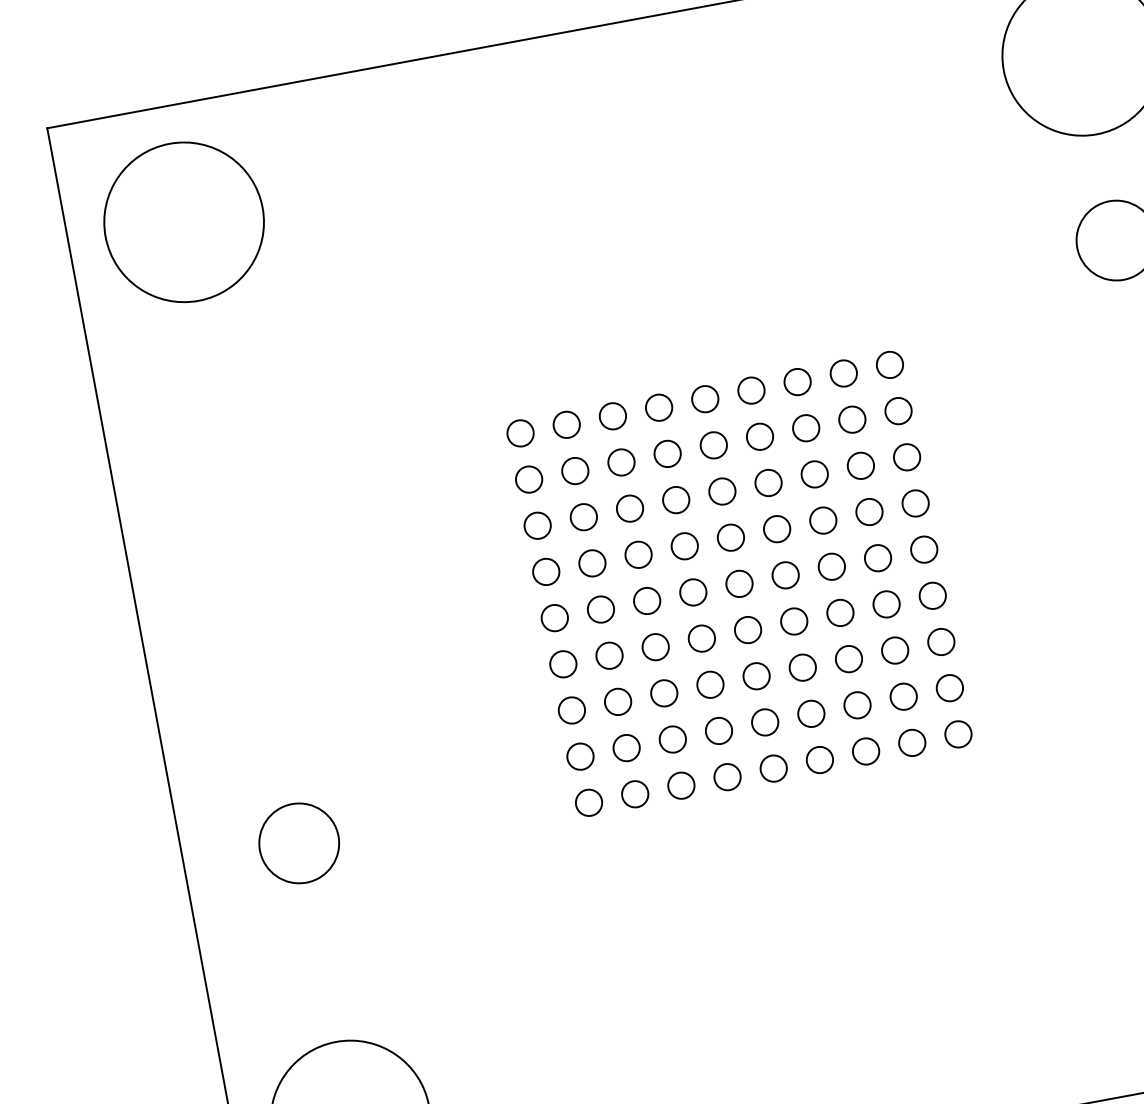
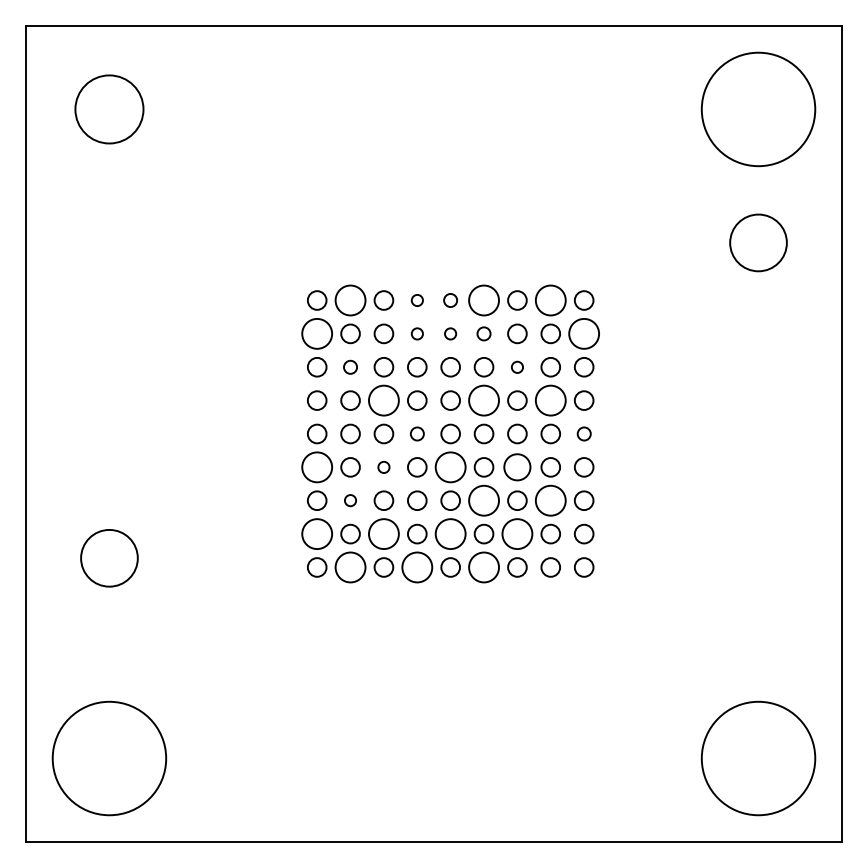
circle: (184, 222) -> (109, 109), size x0.6
circle: (843, 373) -> (550, 300), size x1.6
circle: (750, 390) -> (483, 300), size x1.6
circle: (705, 399) -> (450, 300), size x0.7
circle: (659, 407) -> (417, 300), size x0.6
circle: (897, 410) -> (583, 333), size x1.6
circle: (566, 424) -> (350, 300), size x1.6
circle: (759, 436) -> (483, 333), size x0.7
circle: (713, 444) -> (450, 333), size x0.6
circle: (667, 453) -> (417, 333), size x0.6
circle: (814, 474) -> (517, 367), size x0.6
circle: (528, 479) -> (316, 333), size x1.6
circle: (869, 511) -> (550, 400), size x1.6
circle: (583, 517) -> (350, 367), size x0.7
circle: (776, 529) -> (483, 400), size x1.6
circle: (924, 548) -> (584, 433), size x0.7
circle: (637, 554) -> (383, 400), size x1.6
circle: (693, 591) -> (417, 433), size x0.7
circle: (840, 613) -> (517, 467), size x1.4
circle: (747, 630) -> (450, 467), size x1.6
circle: (655, 647) -> (383, 467), size x0.6
circle: (894, 650) -> (550, 500), size x1.6
circle: (562, 664) -> (316, 467), size x1.6
circle: (801, 667) -> (483, 500), size x1.6
circle: (617, 701) -> (350, 500), size x0.6
circle: (857, 704) -> (517, 533), size x1.6
circle: (764, 721) -> (450, 533), size x1.6
circle: (672, 738) -> (383, 533), size x1.6
circle: (579, 755) -> (316, 533), size x1.6
circle: (819, 760) -> (483, 567), size x1.6
circle: (726, 777) -> (416, 567), size x1.6
circle: (635, 794) -> (350, 567), size x1.6

